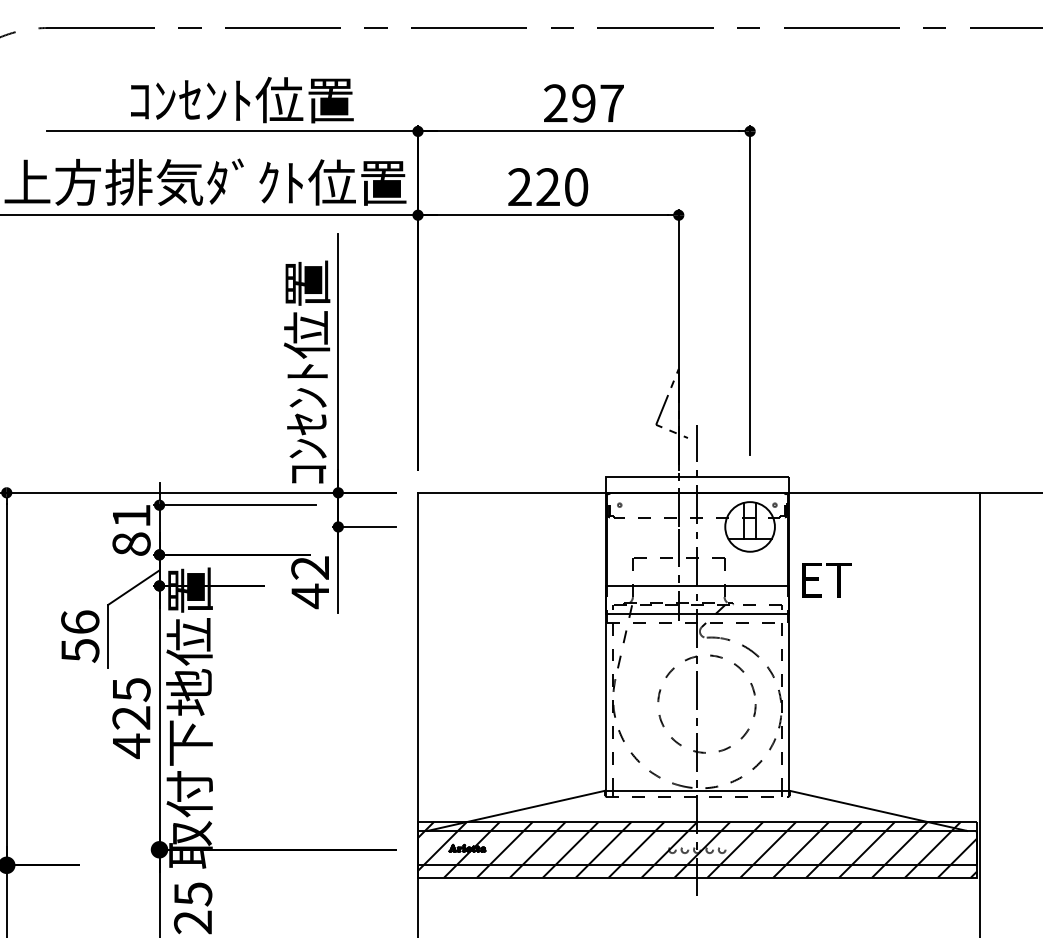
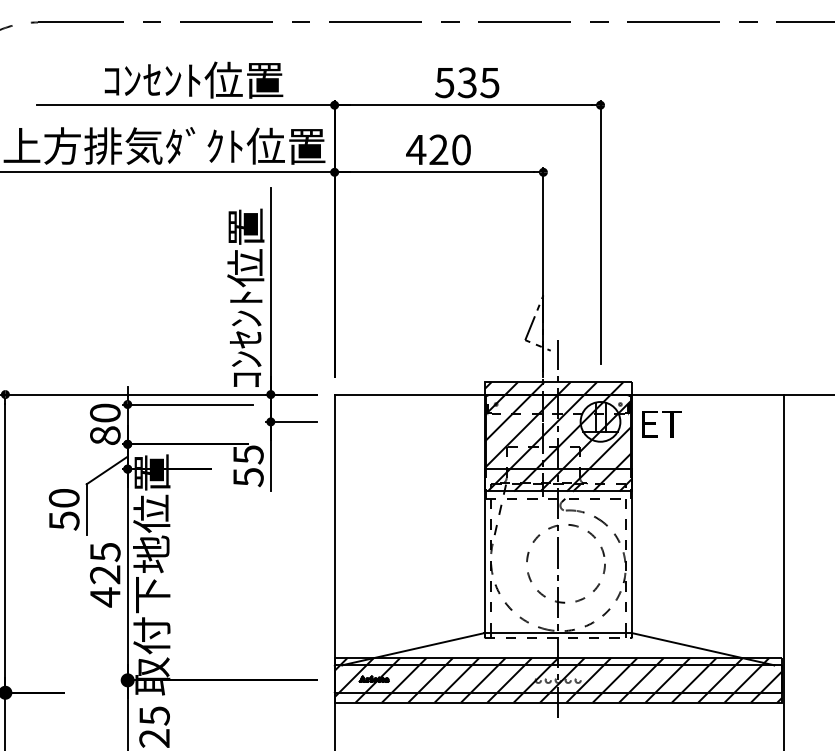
text: (583, 103) -> (467, 82), 297 -> 535
text: (519, 186) -> (415, 149), 220 -> 420
text: (131, 515) -> (105, 412), 81 -> 80
hatch: (696, 545) -> (557, 436), added
text: (826, 580) -> (661, 424), moved
text: (310, 582) -> (248, 466), 42 -> 55
text: (80, 621) -> (64, 497), 56 -> 50

